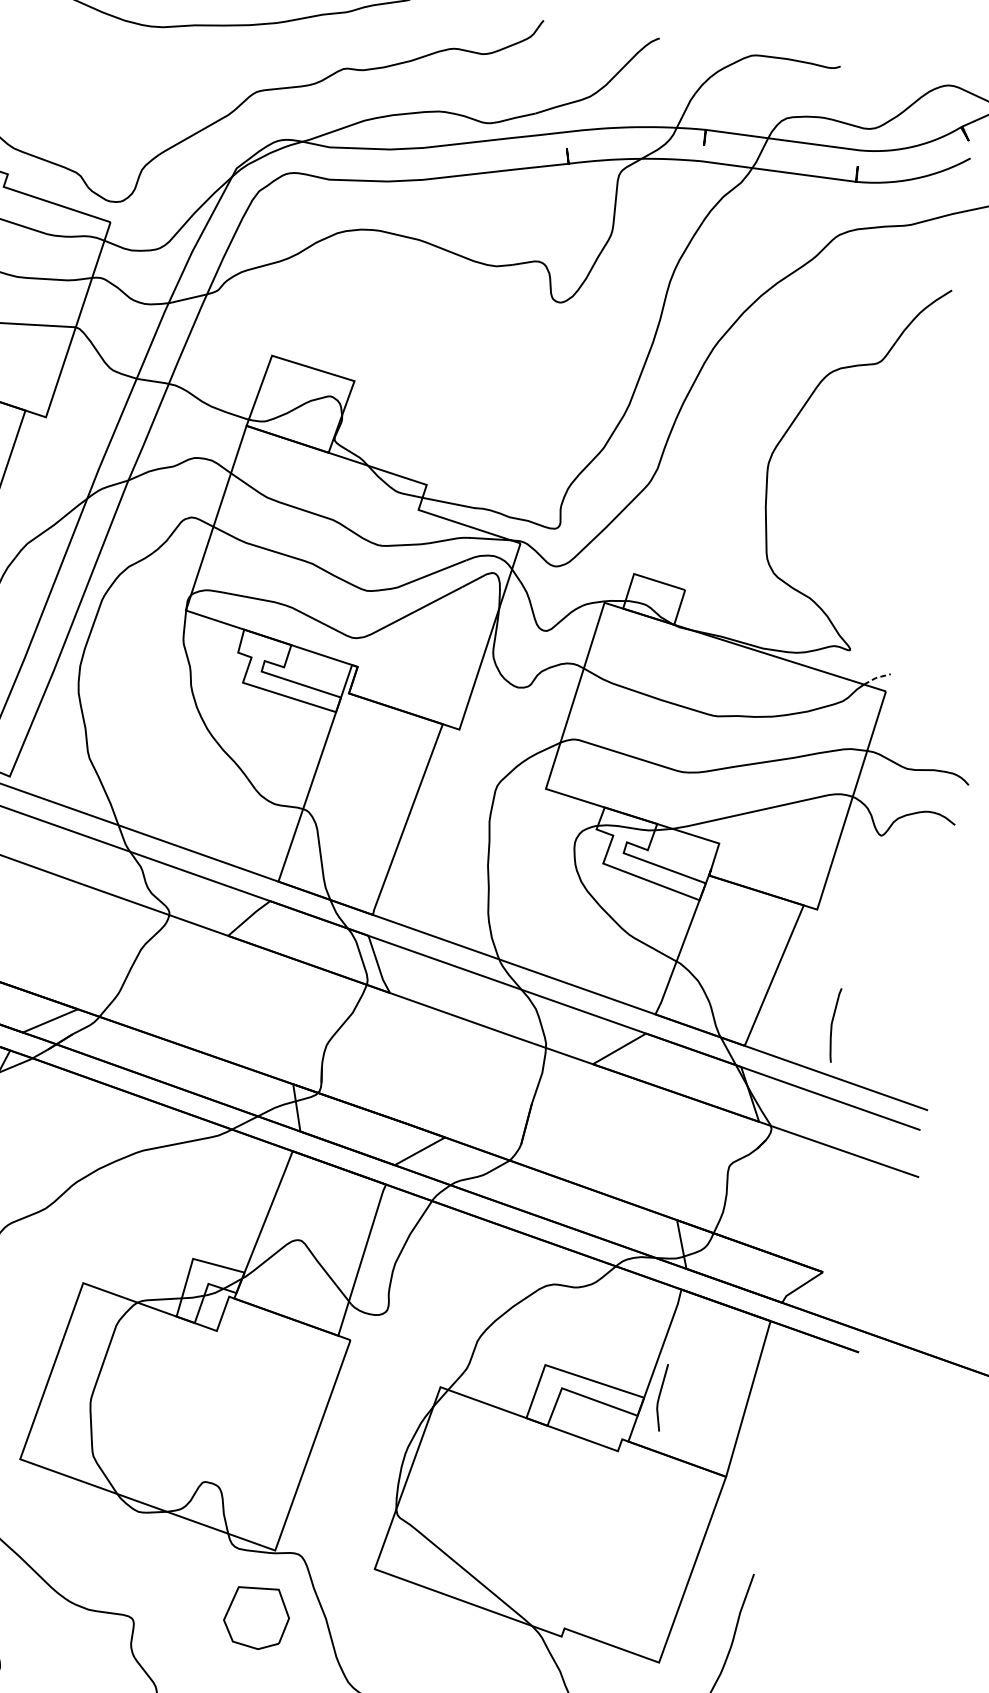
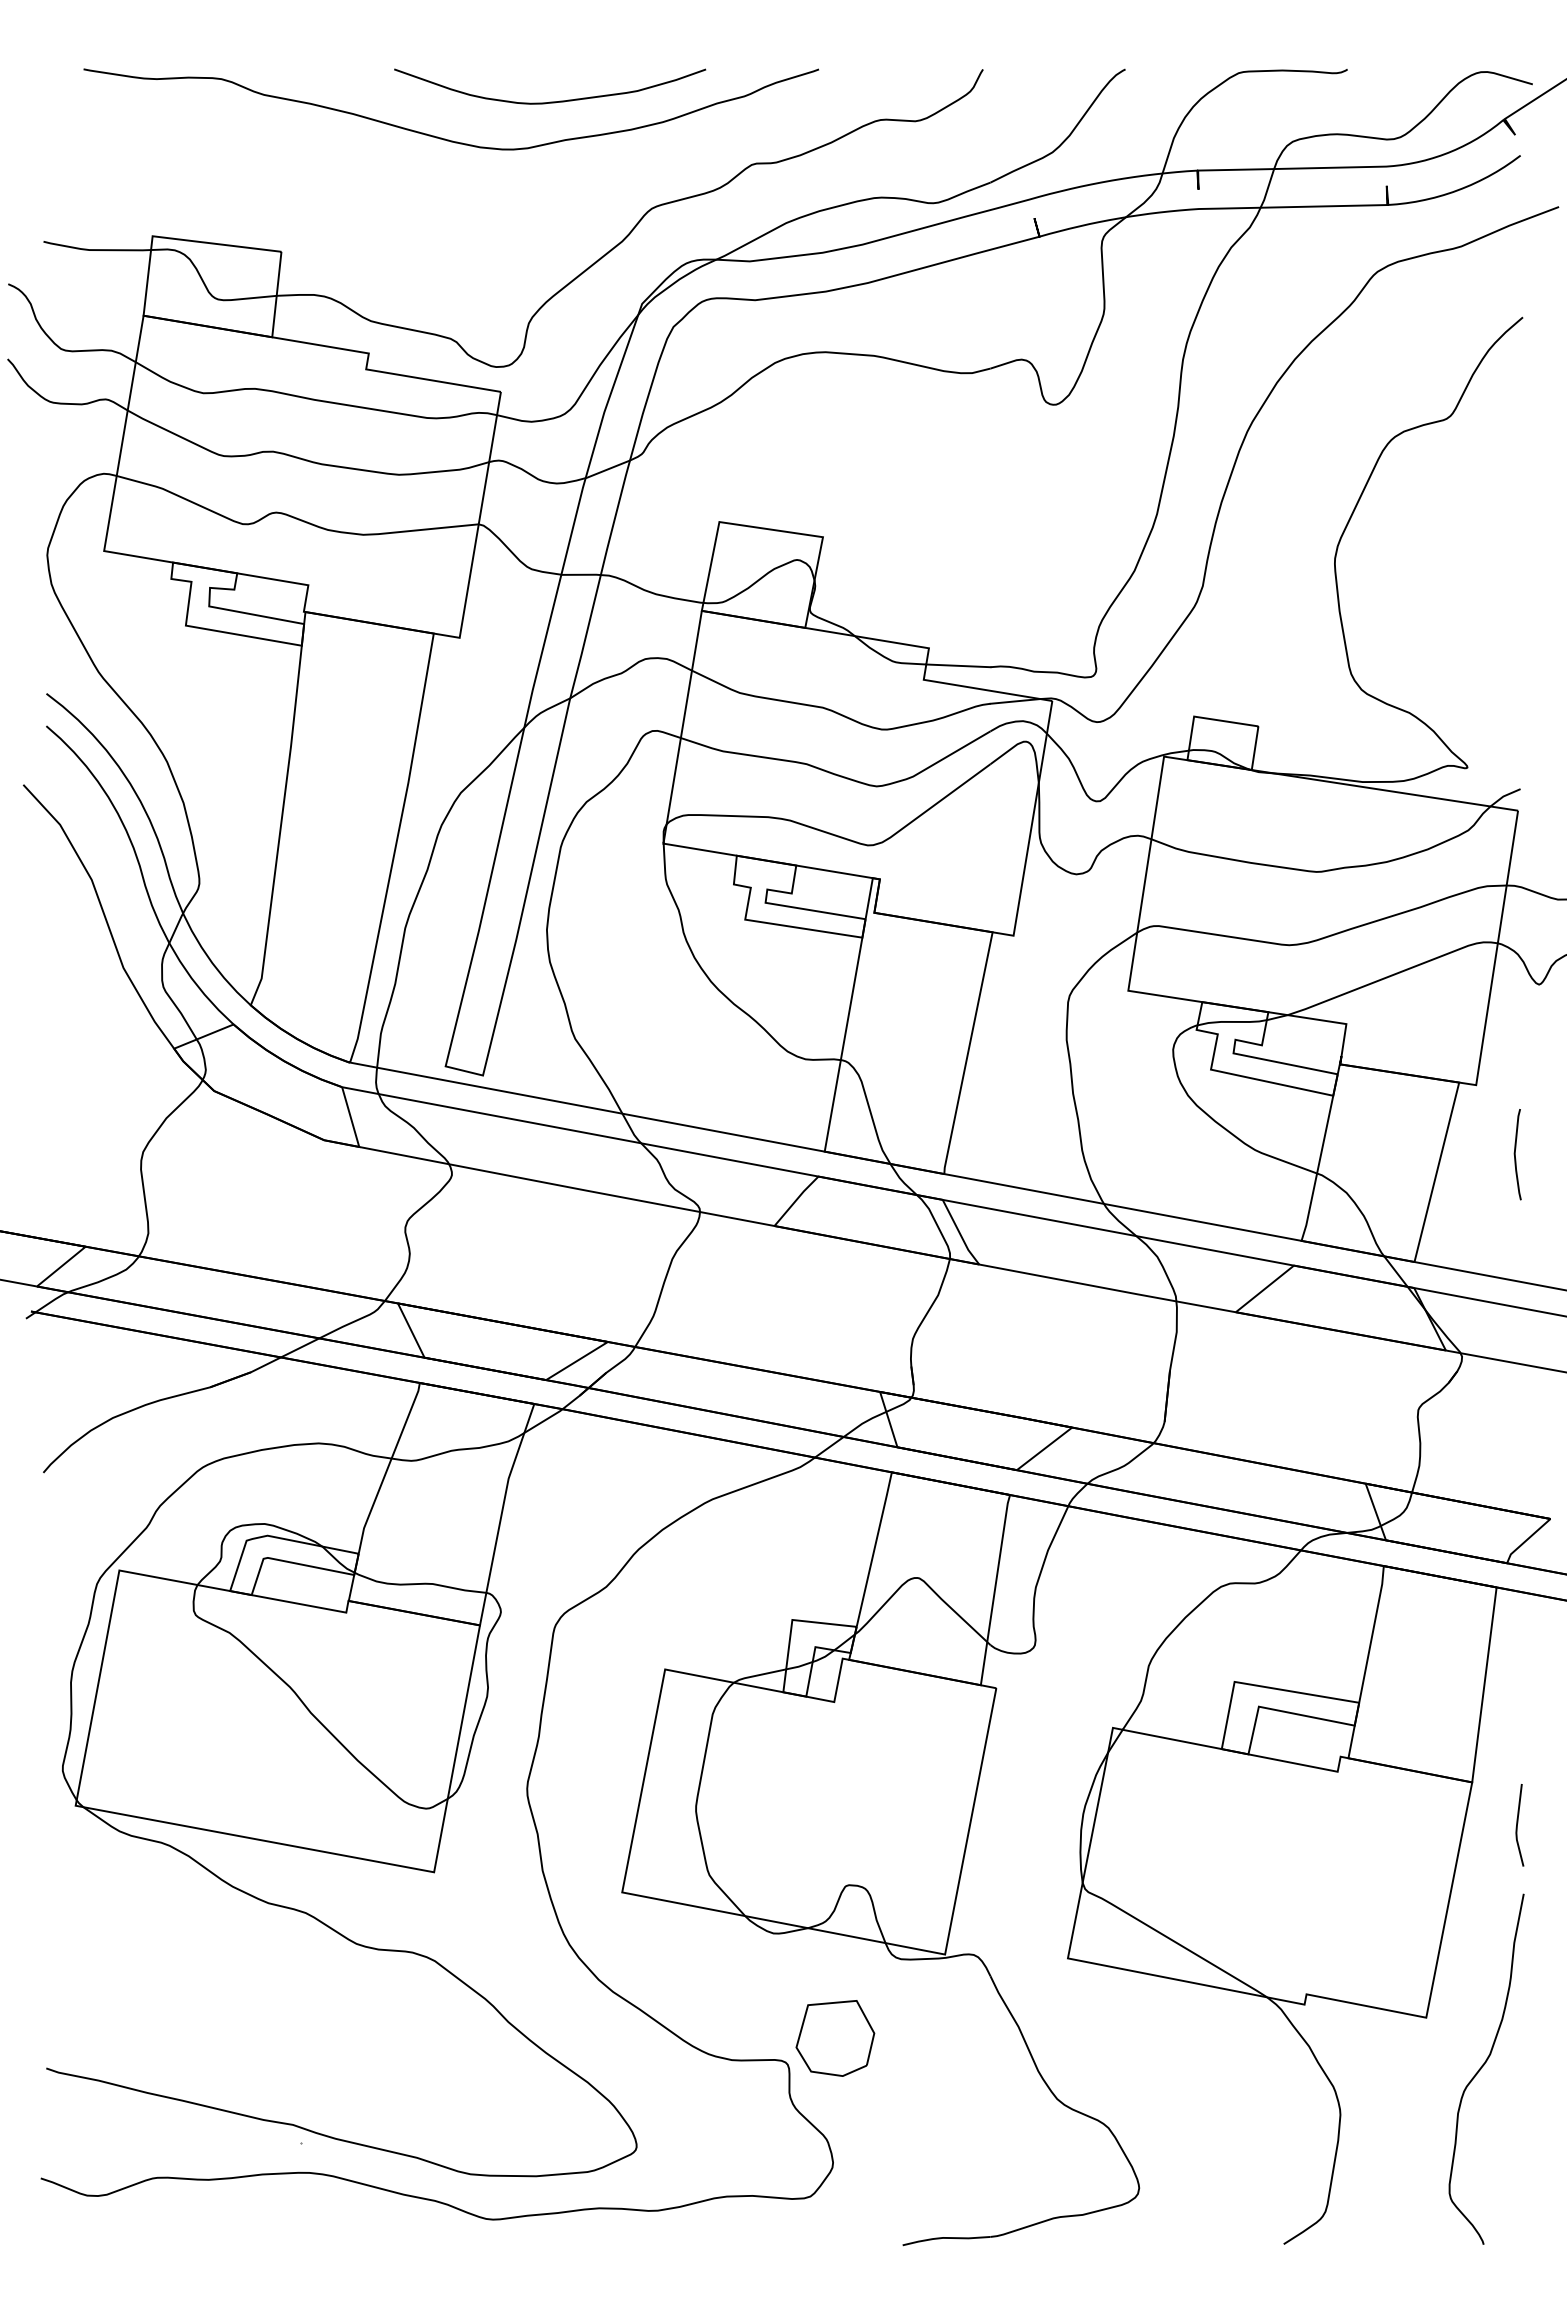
line: (876, 678) -> (1504, 796), dashed -> solid
curve: (832, 1024) -> (1515, 1154), moved
line: (659, 1397) -> (1517, 1825), moved
part: (256, 1617) -> (835, 2038), moved

